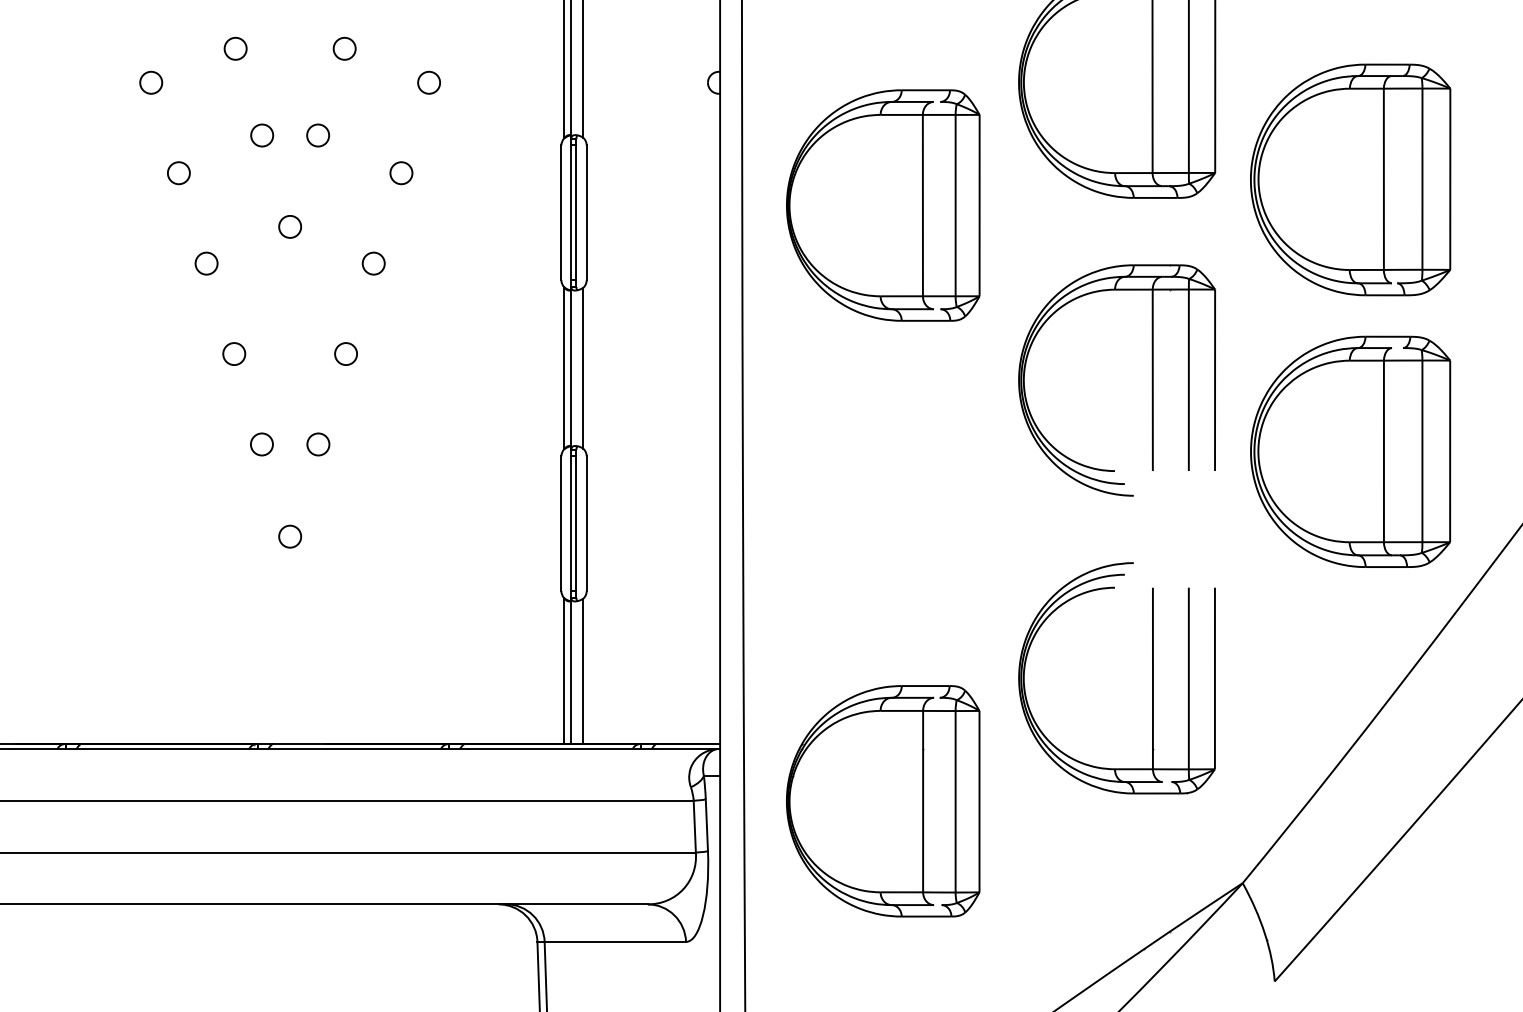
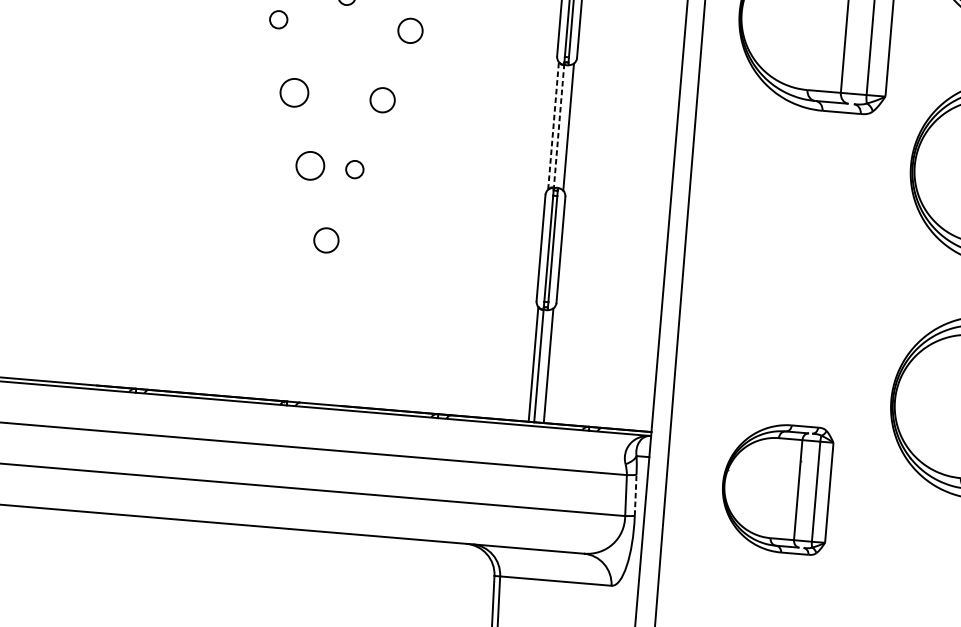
circle: (373, 263) -> (410, 30), size x1.4
circle: (234, 353) -> (294, 92), size x1.6
circle: (345, 353) -> (382, 99), size x1.4
line: (571, 367) -> (559, 125), solid -> dashed
line: (564, 368) -> (553, 126), solid -> dashed
circle: (261, 444) -> (310, 165), size x1.6
circle: (290, 536) -> (326, 240), size x1.4
part: (883, 801) -> (776, 488), size x0.7
line: (706, 825) -> (635, 495), solid -> dashed

